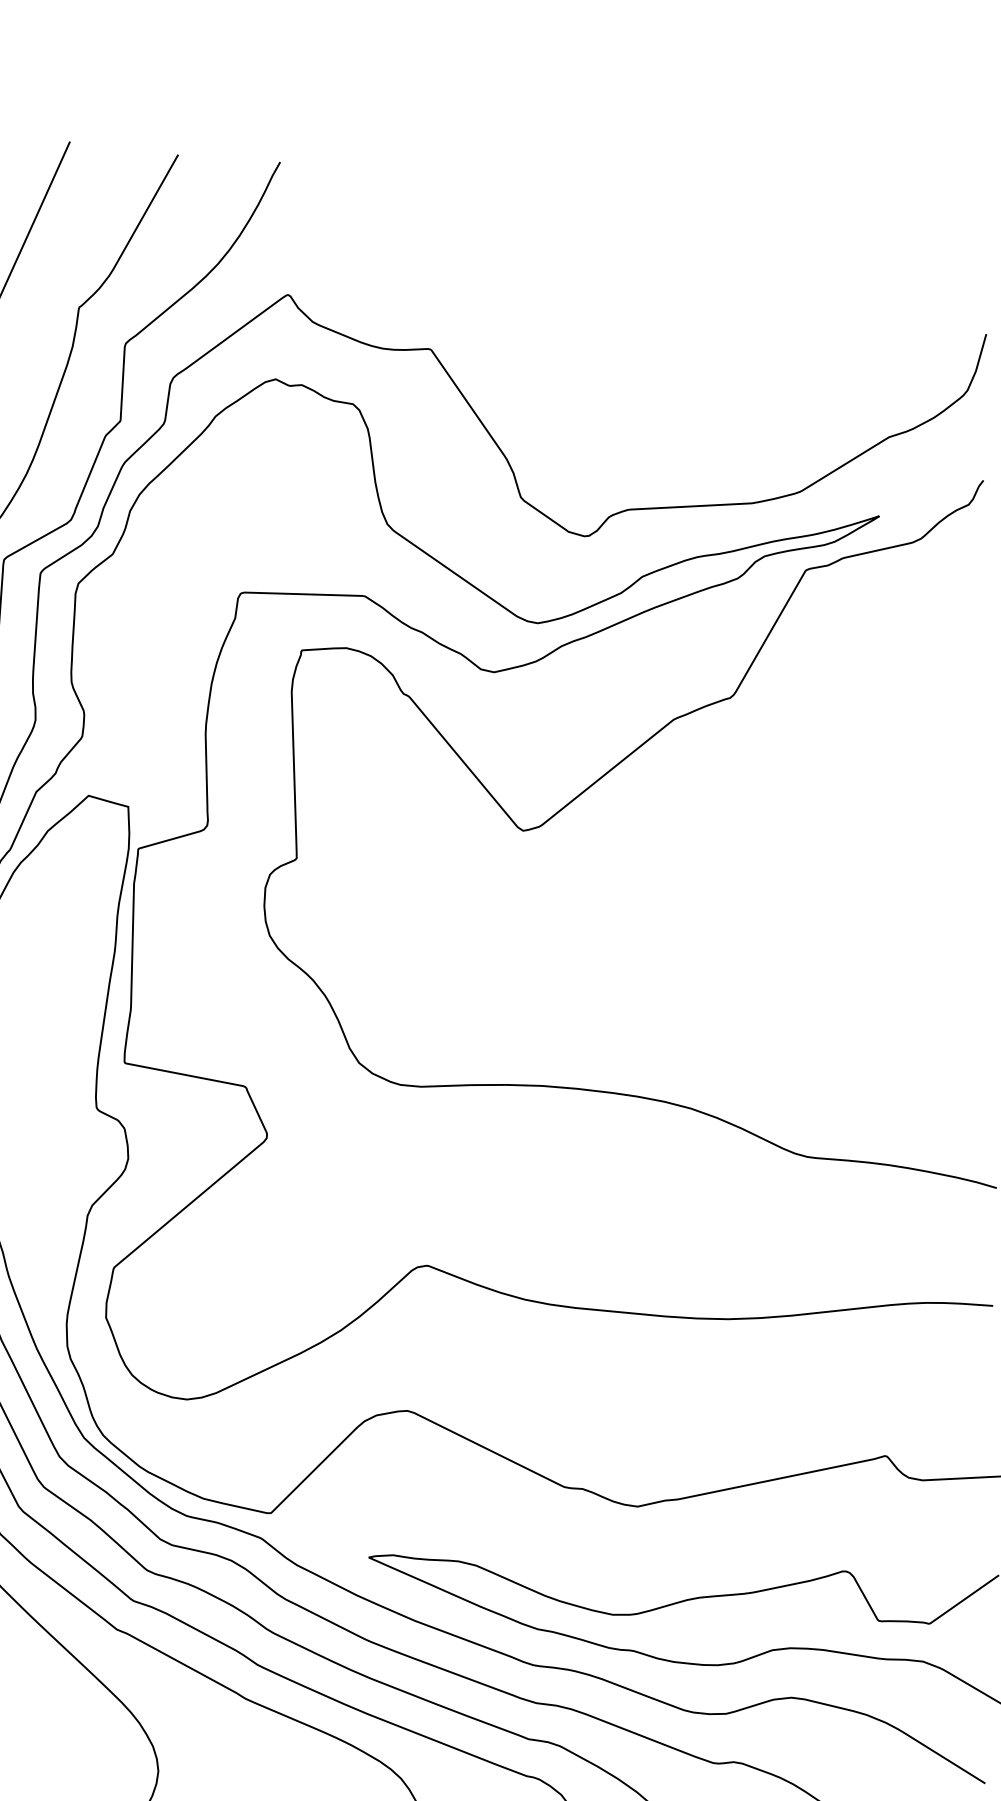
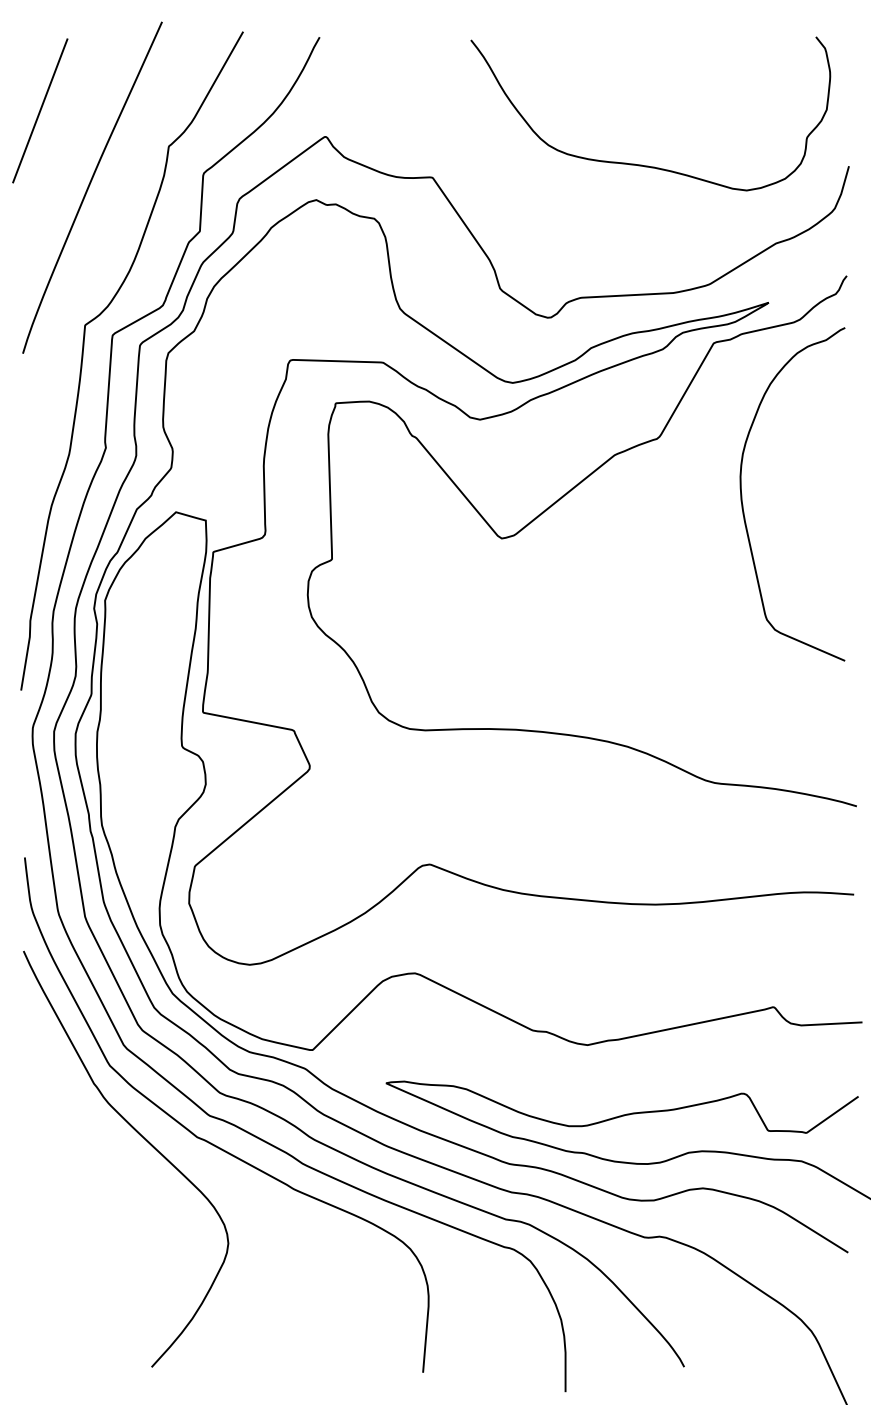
curve: (710, 331) -> (642, 164), added
curve: (844, 772) -> (742, 494), added

